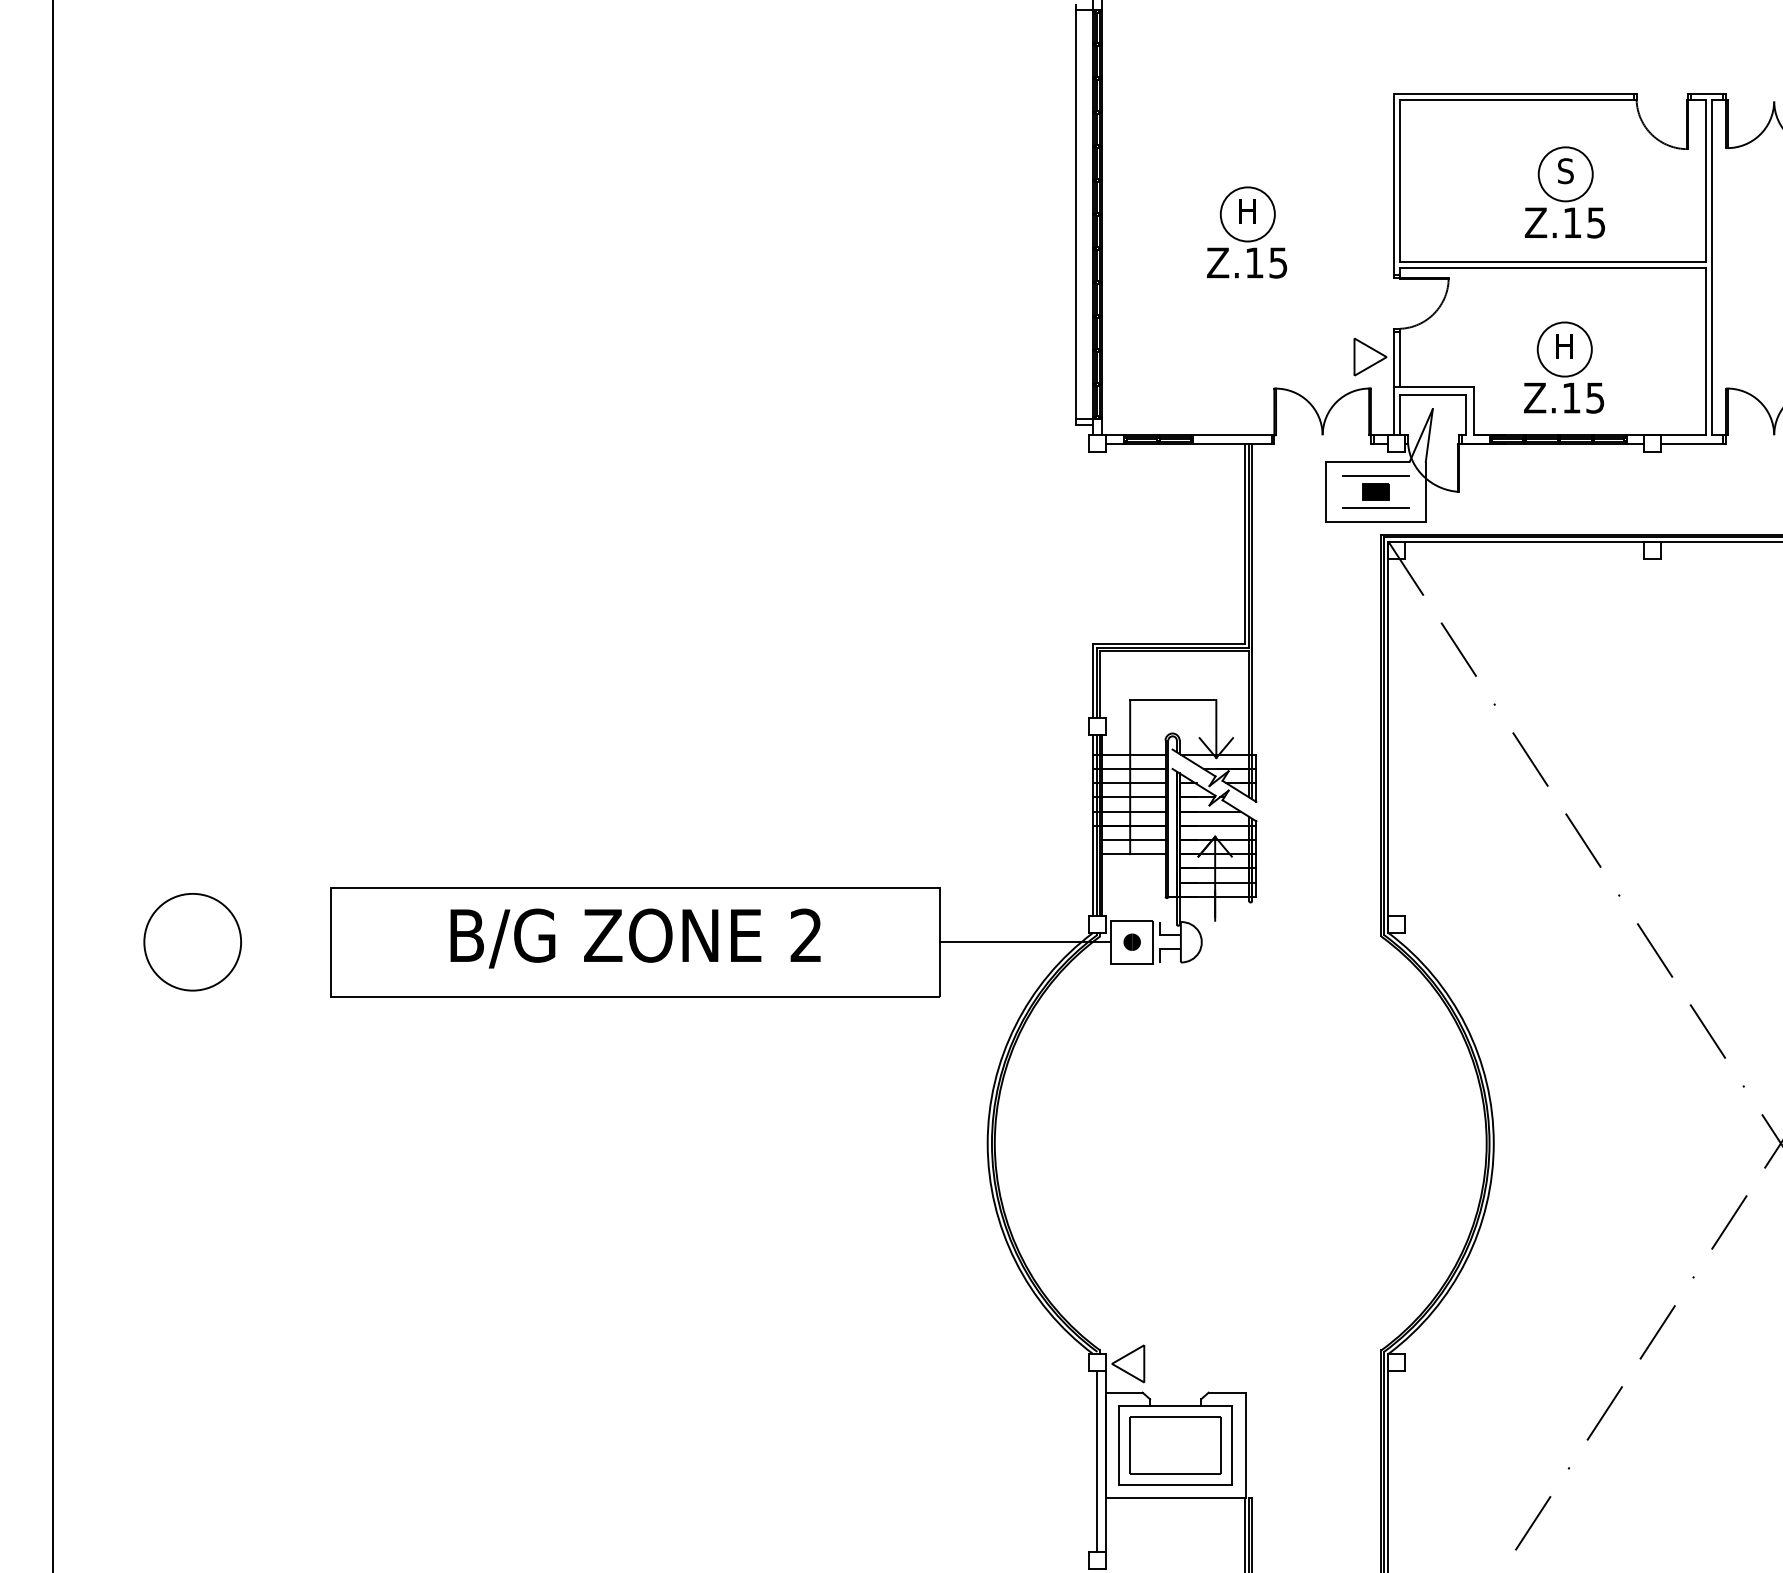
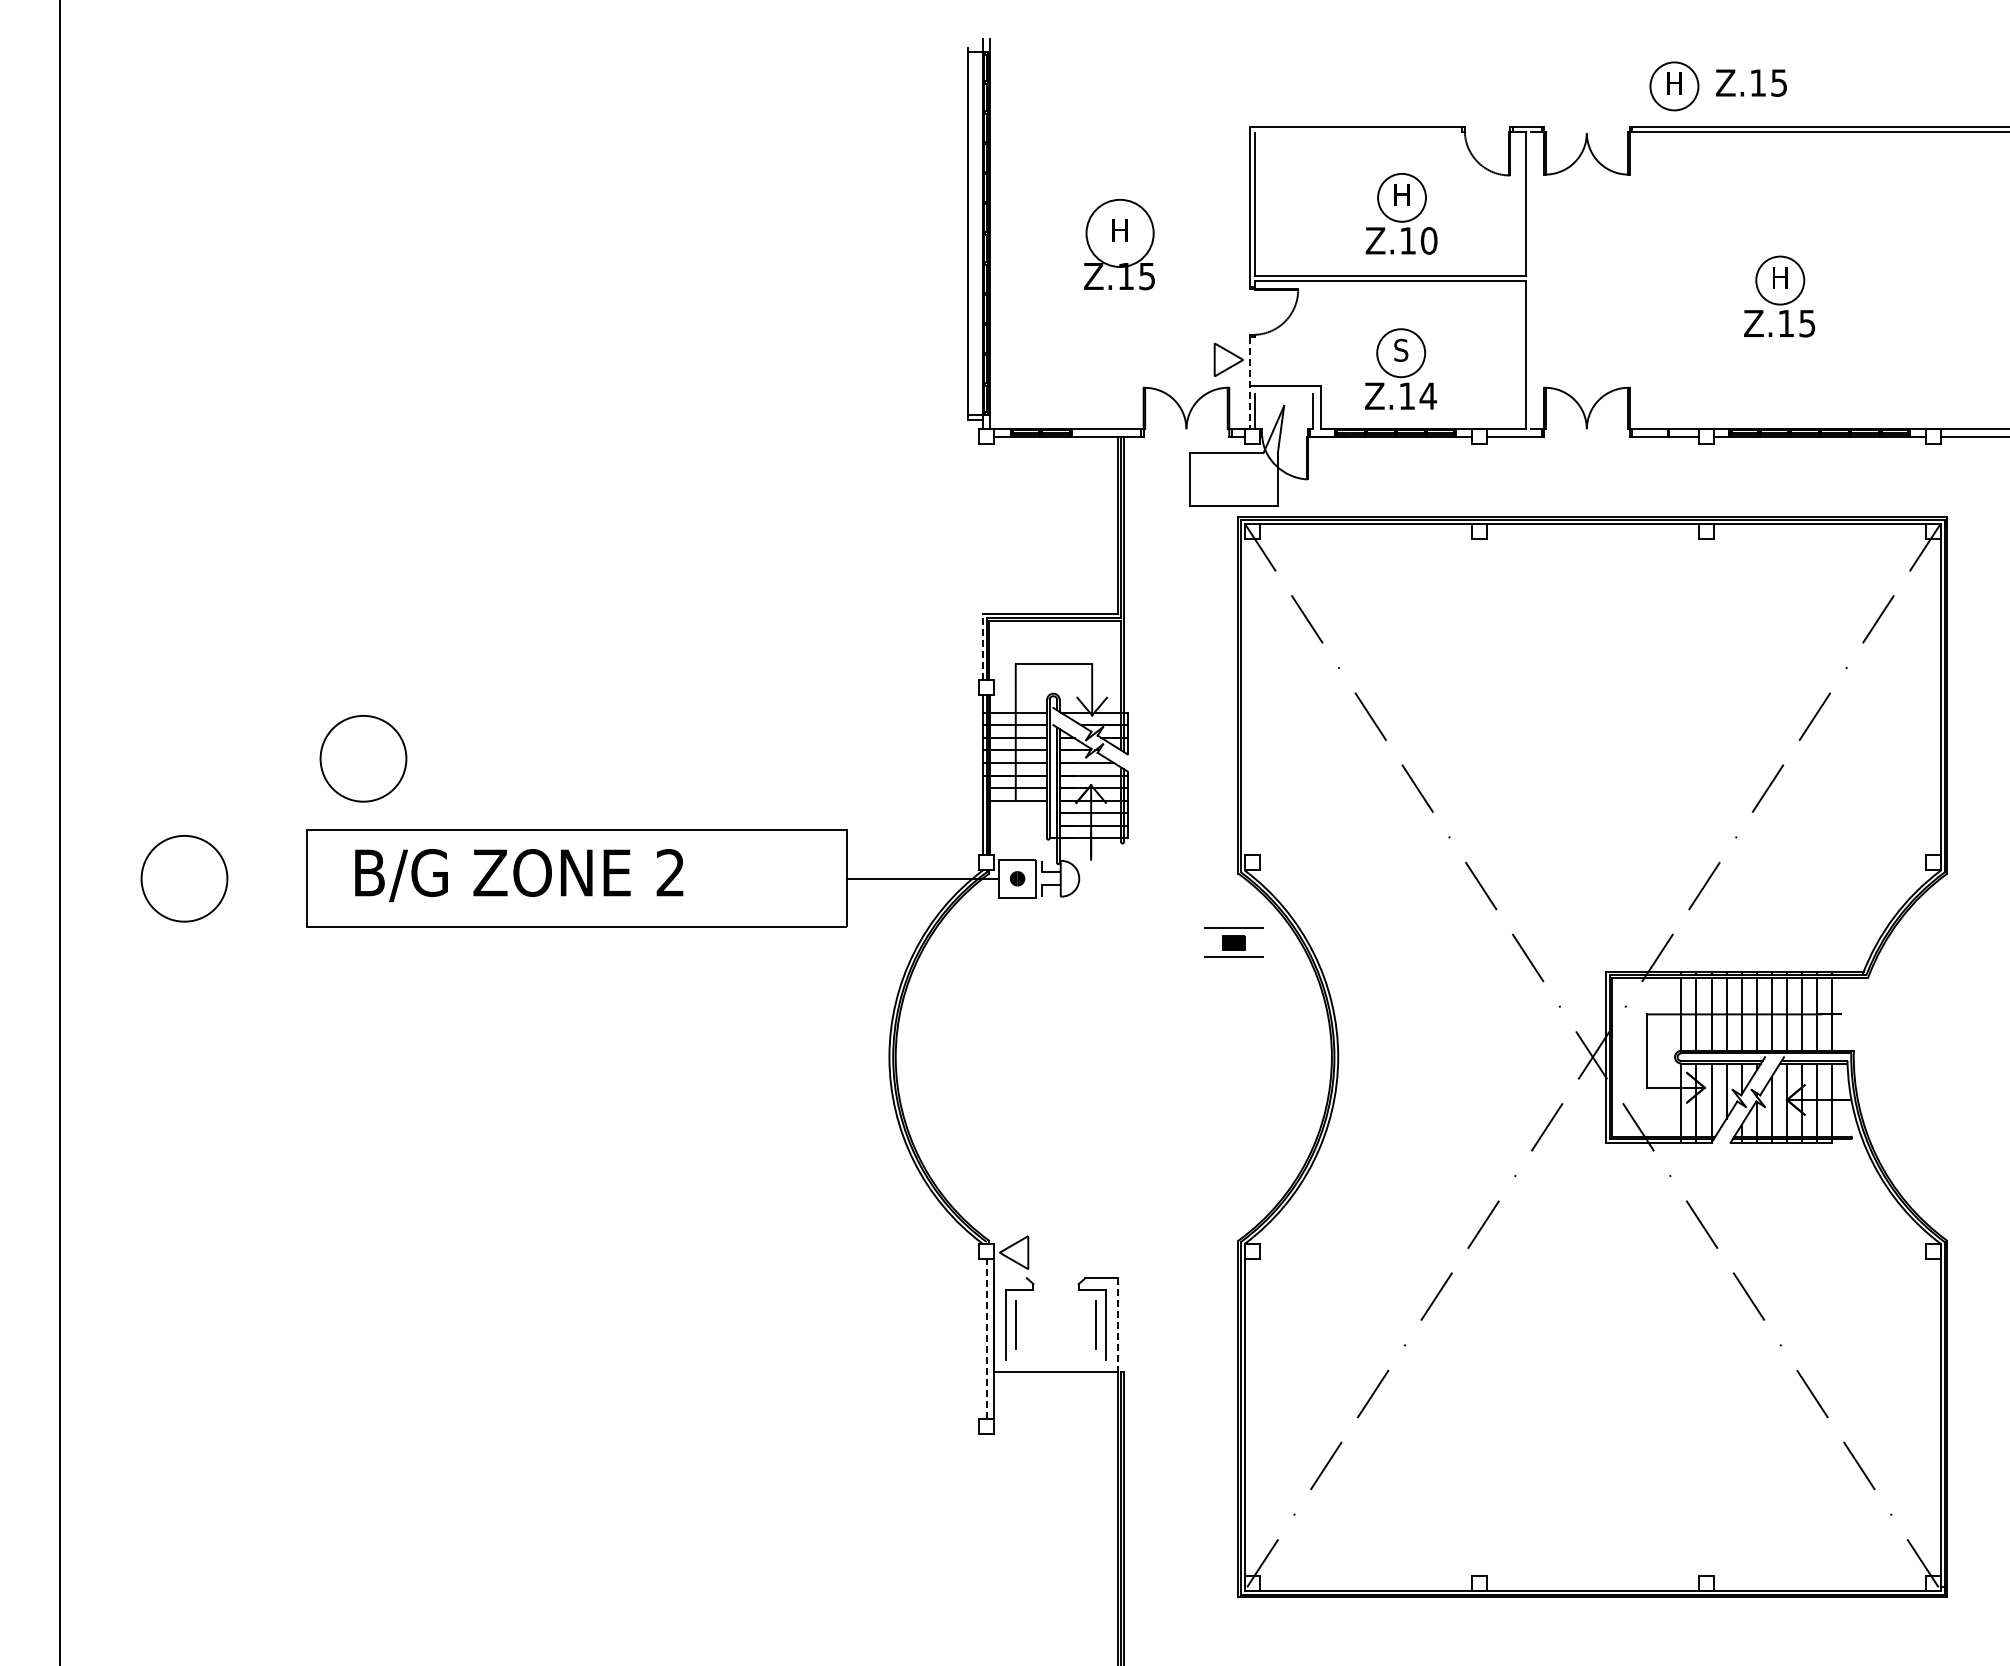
line: (1516, 100) -> (1358, 132), removed
text: (1565, 170) -> (1401, 194), S -> H
circle: (1248, 214) -> (1120, 233), size x1.4
text: (1595, 222) -> (1428, 240), Z.15 -> Z.10
line: (1711, 267) -> (1531, 280), removed
text: (1565, 345) -> (1401, 349), H -> S
line: (1399, 358) -> (1254, 361), removed
line: (1393, 383) -> (1249, 383), solid -> dashed
line: (1432, 394) -> (1283, 393), removed
text: (1595, 398) -> (1428, 396), Z.15 -> Z.14
part: (1375, 491) -> (1233, 942), moved
line: (1092, 681) -> (982, 647), solid -> dashed
line: (1388, 736) -> (1244, 696), removed
circle: (394, 806) -> (363, 758), added
text: (635, 938) -> (519, 875), moved
line: (1124, 1392) -> (1010, 1278), removed
line: (1174, 1405) -> (1055, 1289), removed
line: (1174, 1416) -> (1055, 1299), removed
line: (1246, 1446) -> (1118, 1325), solid -> dashed
line: (1097, 1460) -> (986, 1338), solid -> dashed
line: (1174, 1474) -> (1055, 1350), removed
line: (1174, 1485) -> (1055, 1360), removed

